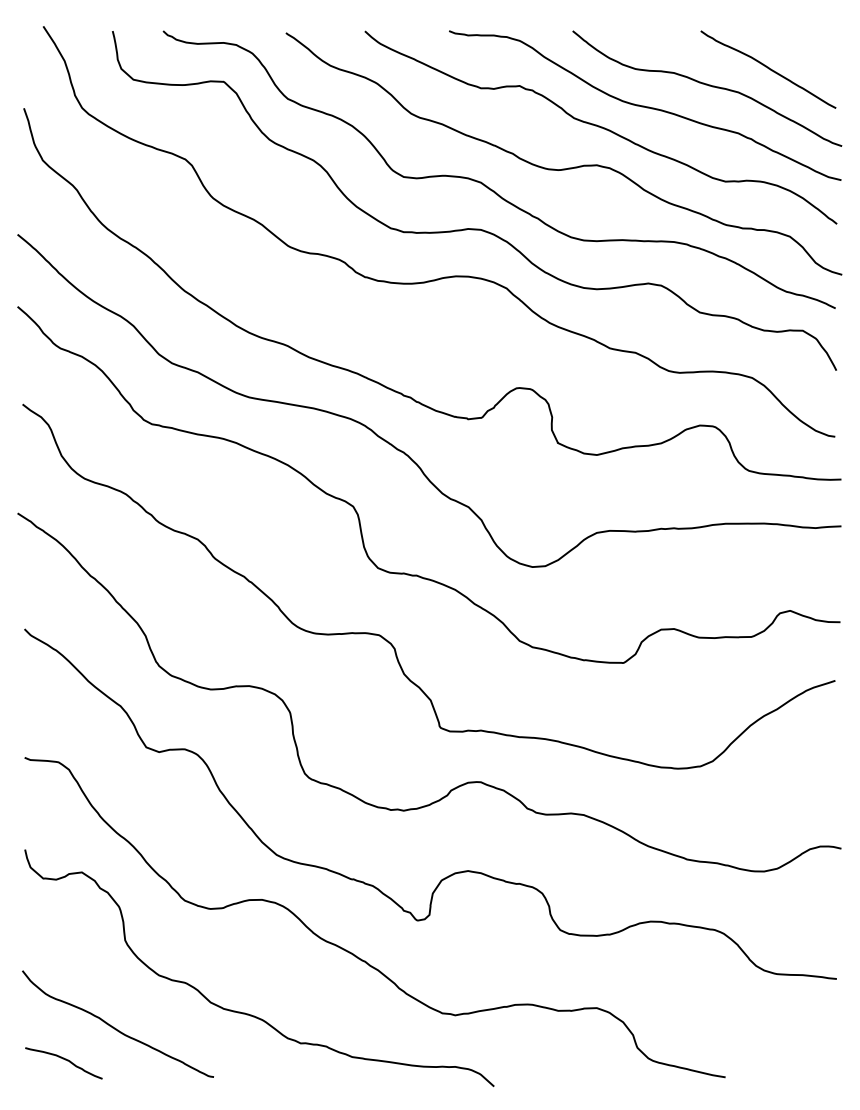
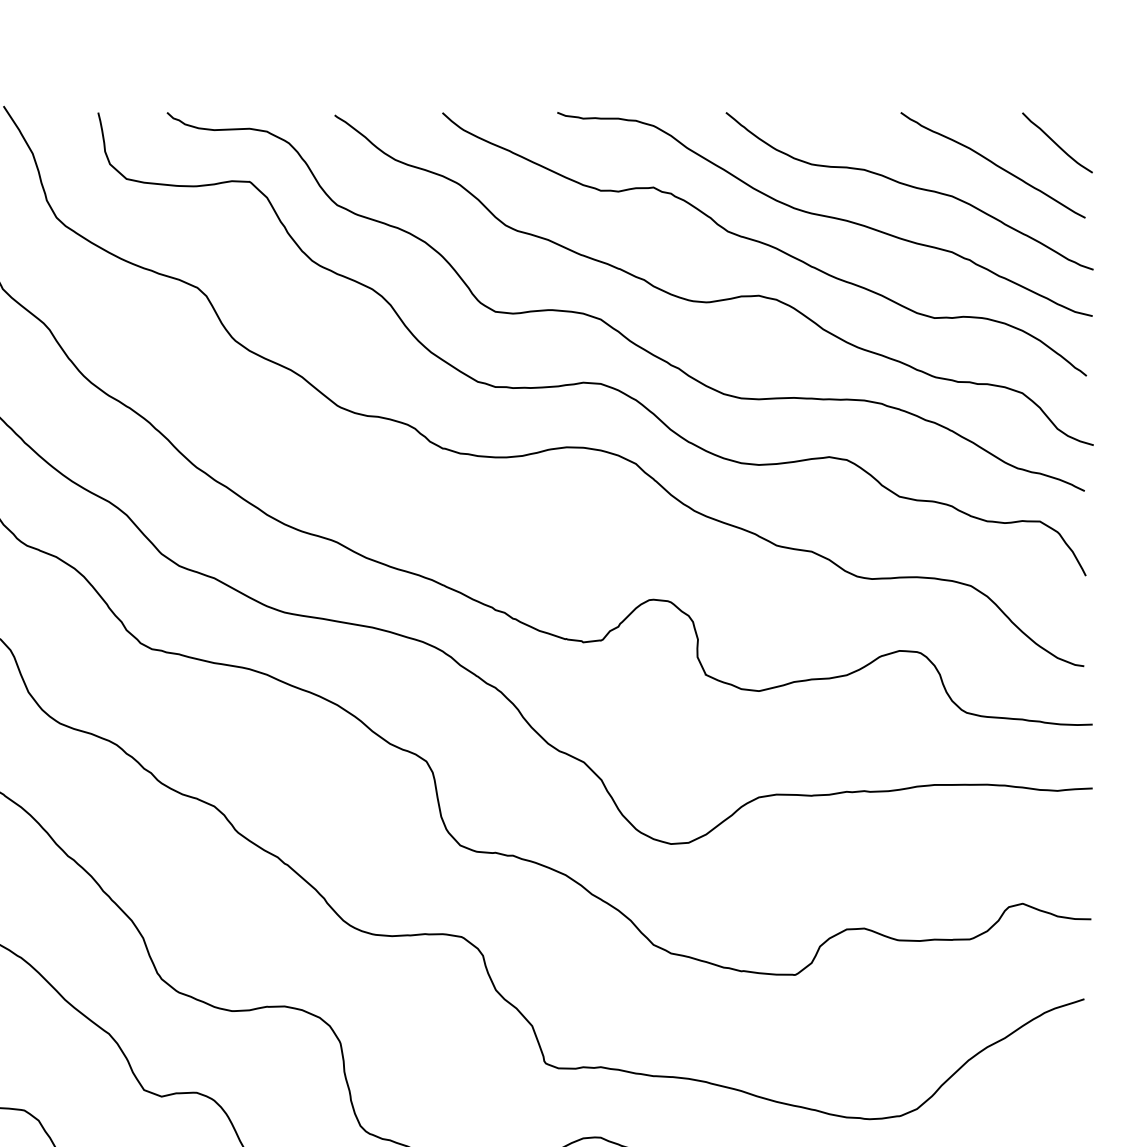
curve: (814, 52) -> (1055, 141), added

